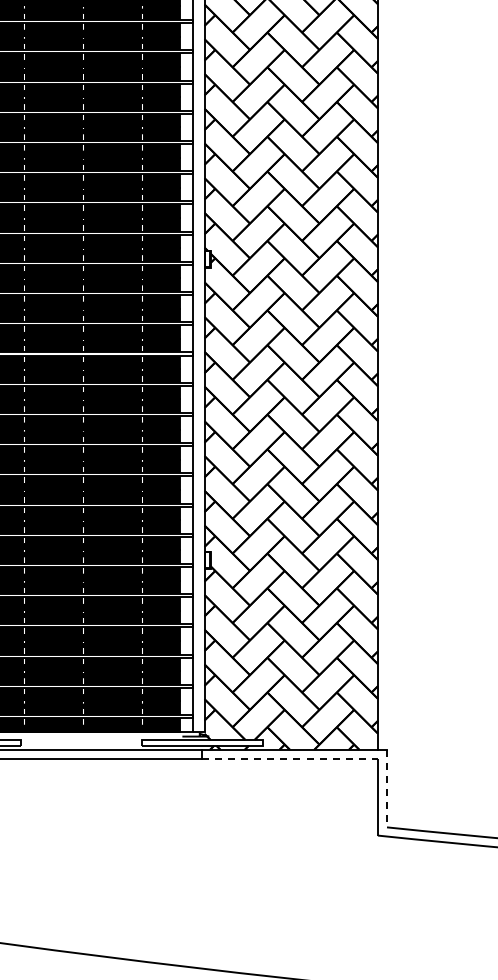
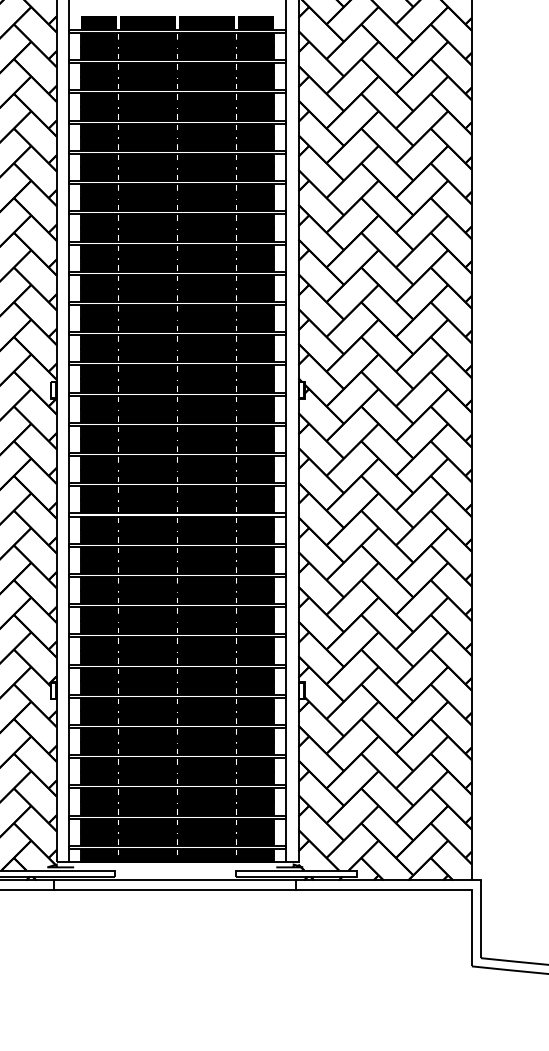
line: (289, 758) -> (383, 889), dashed -> solid
line: (386, 788) -> (480, 919), dashed -> solid

